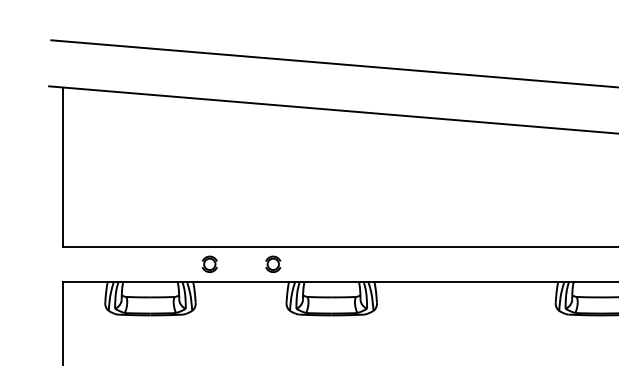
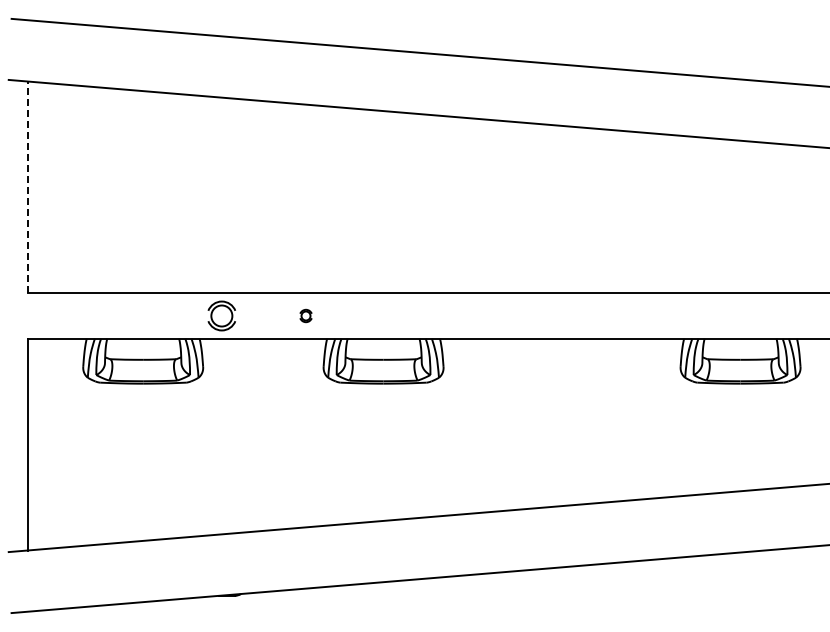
line: (63, 167) -> (27, 187), solid -> dashed
part: (209, 263) -> (221, 315), size x1.4
part: (272, 263) -> (305, 315), size x0.6

